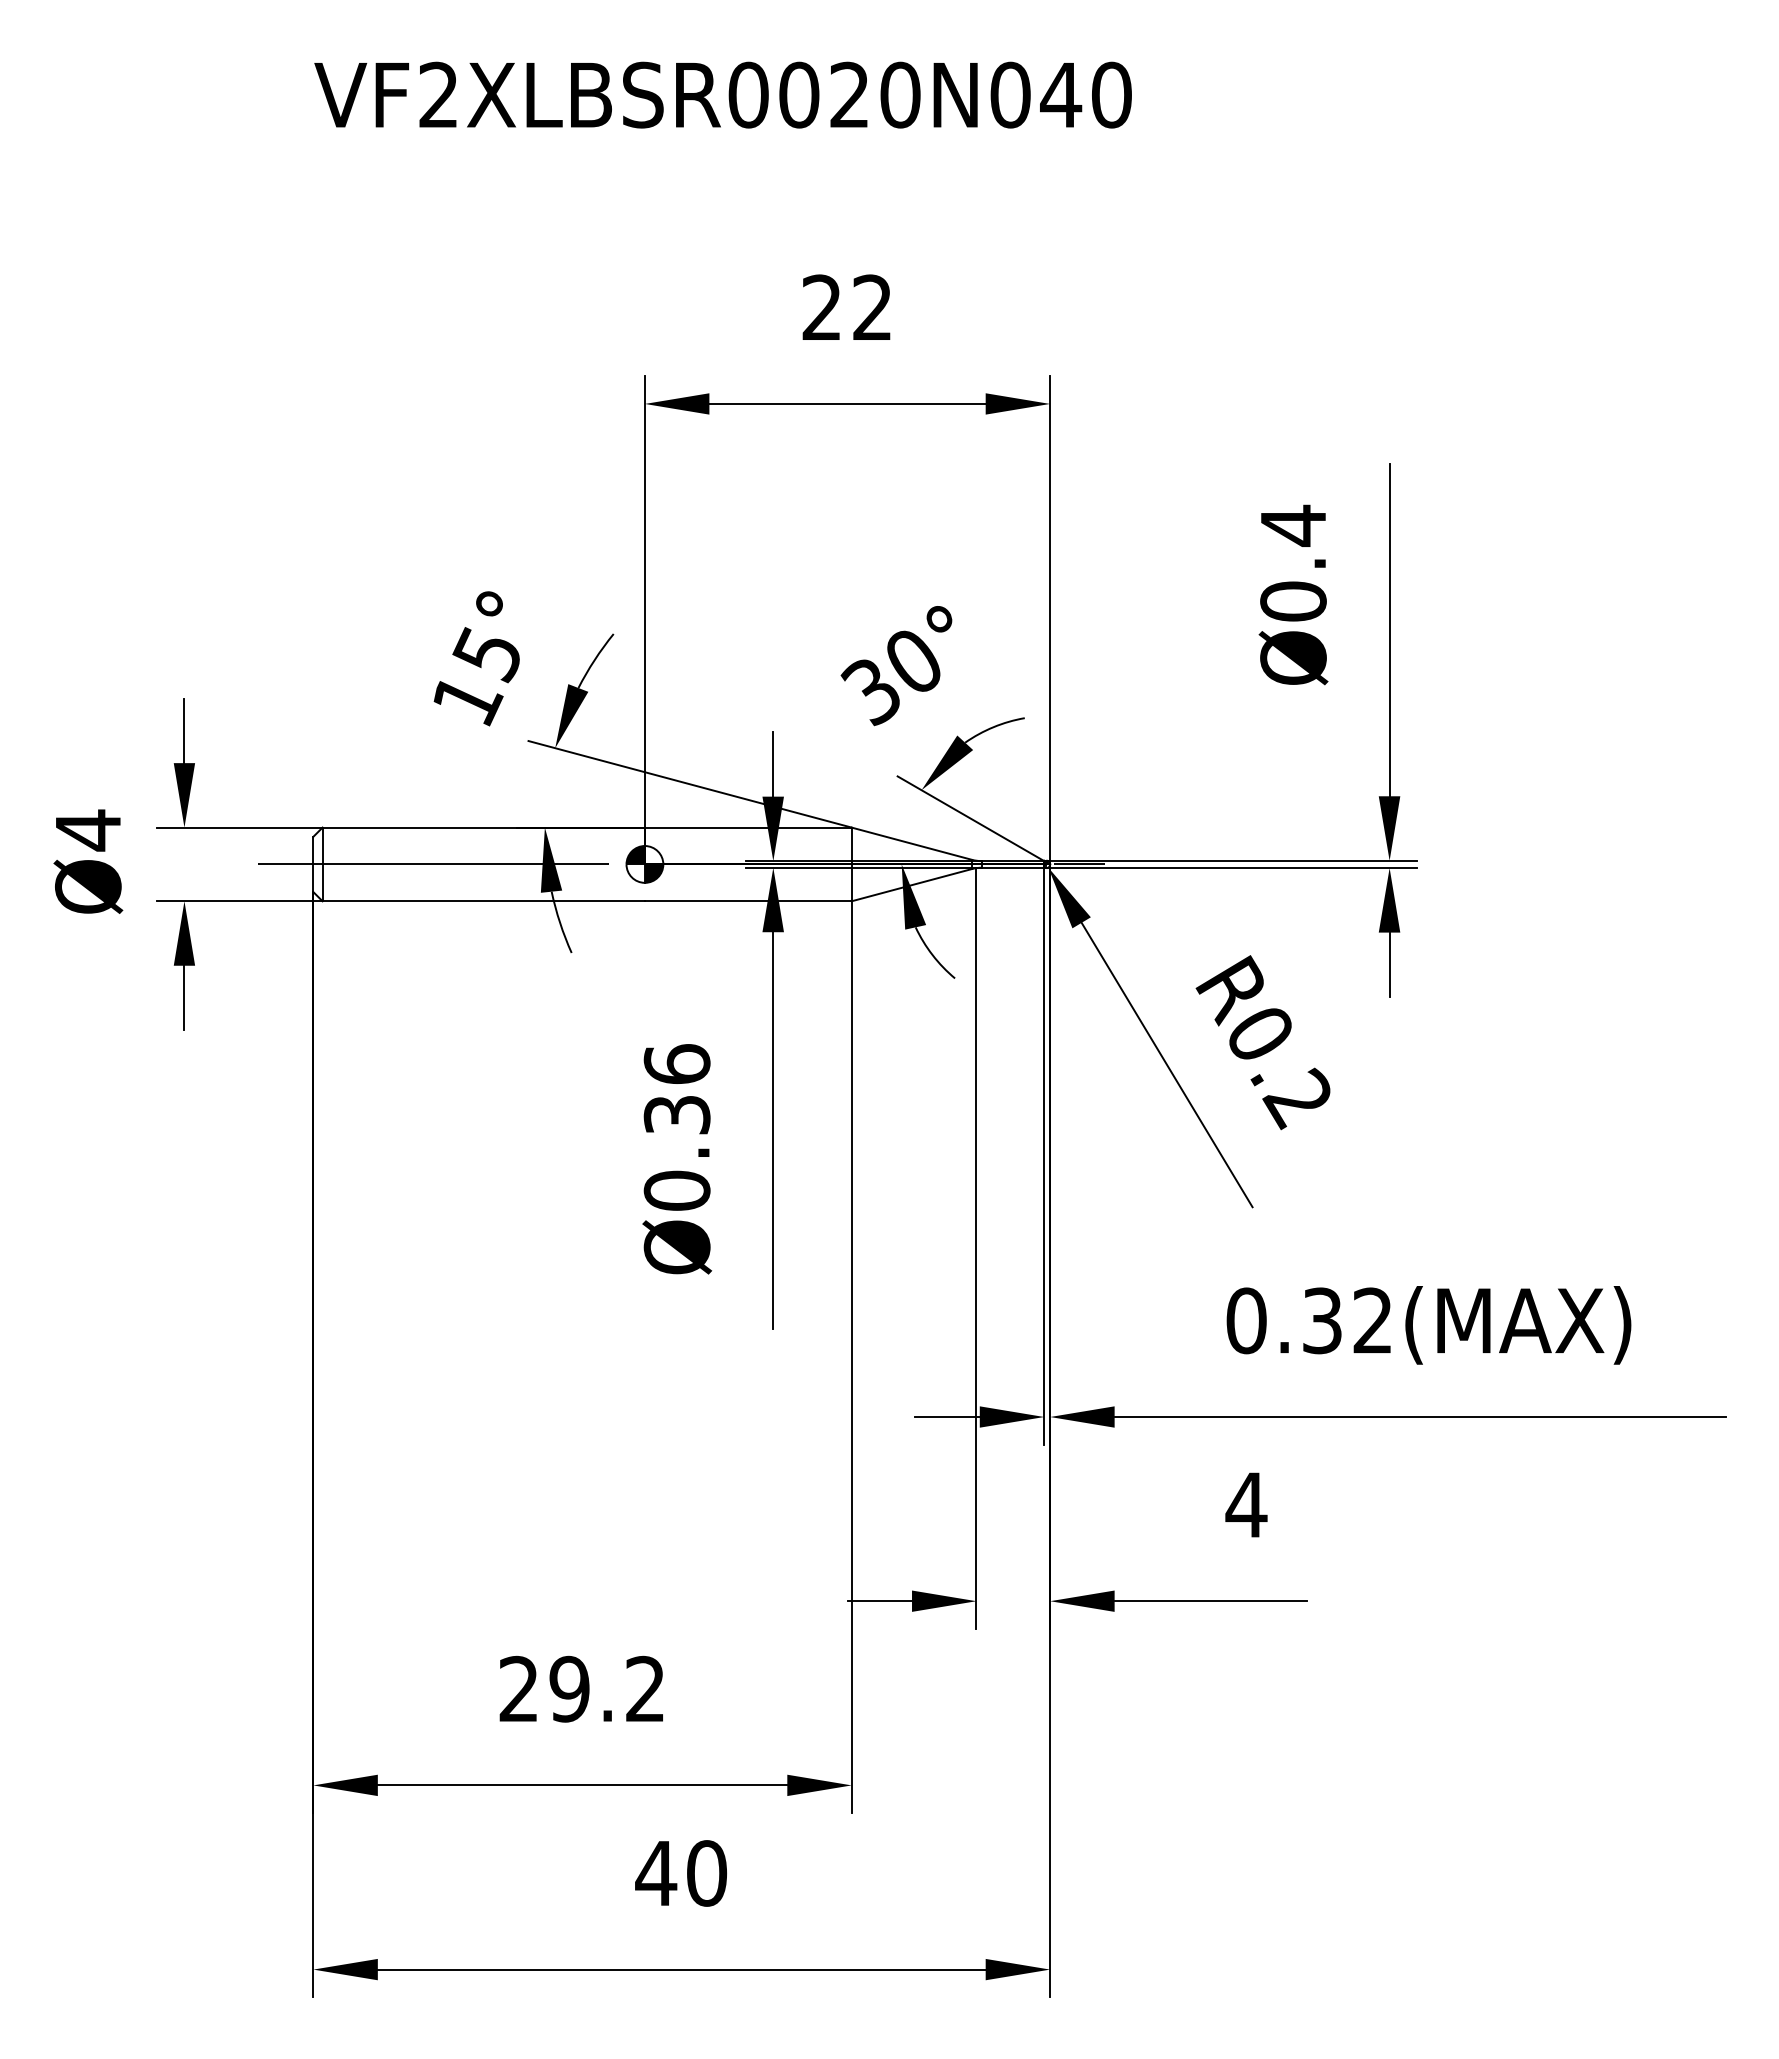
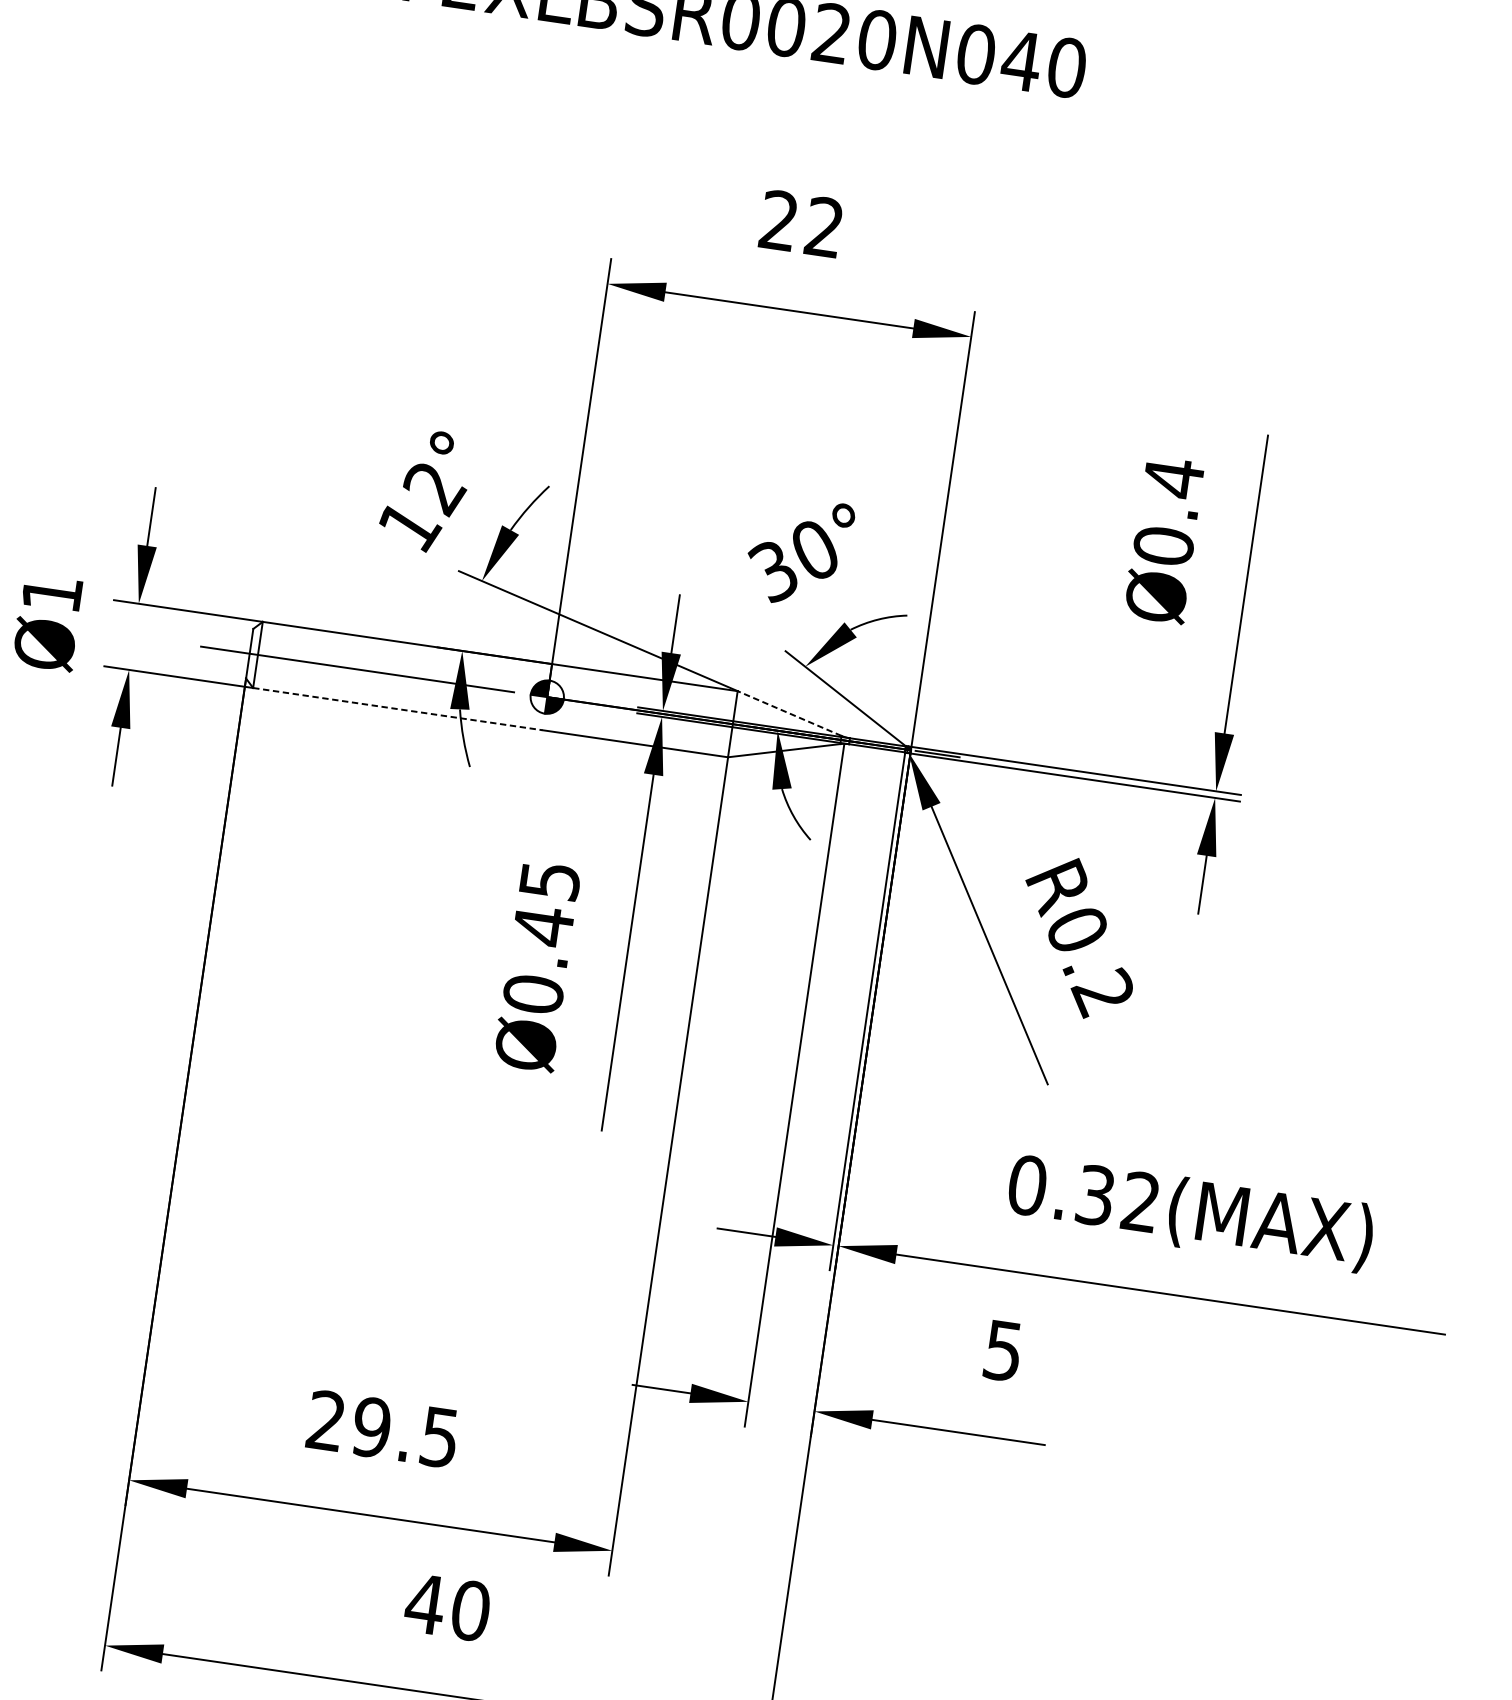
text: (488, 655) -> (434, 489), 15° -> 12°
text: (88, 830) -> (52, 593), Ø4 -> Ø1
line: (911, 843) -> (789, 713), solid -> dashed
line: (484, 901) -> (398, 709), solid -> dashed
text: (676, 1090) -> (546, 904), Ø0.36 -> Ø0.45
text: (1246, 1505) -> (1003, 1351), 4 -> 5
text: (645, 1688) -> (439, 1436), 29.2 -> 29.5

